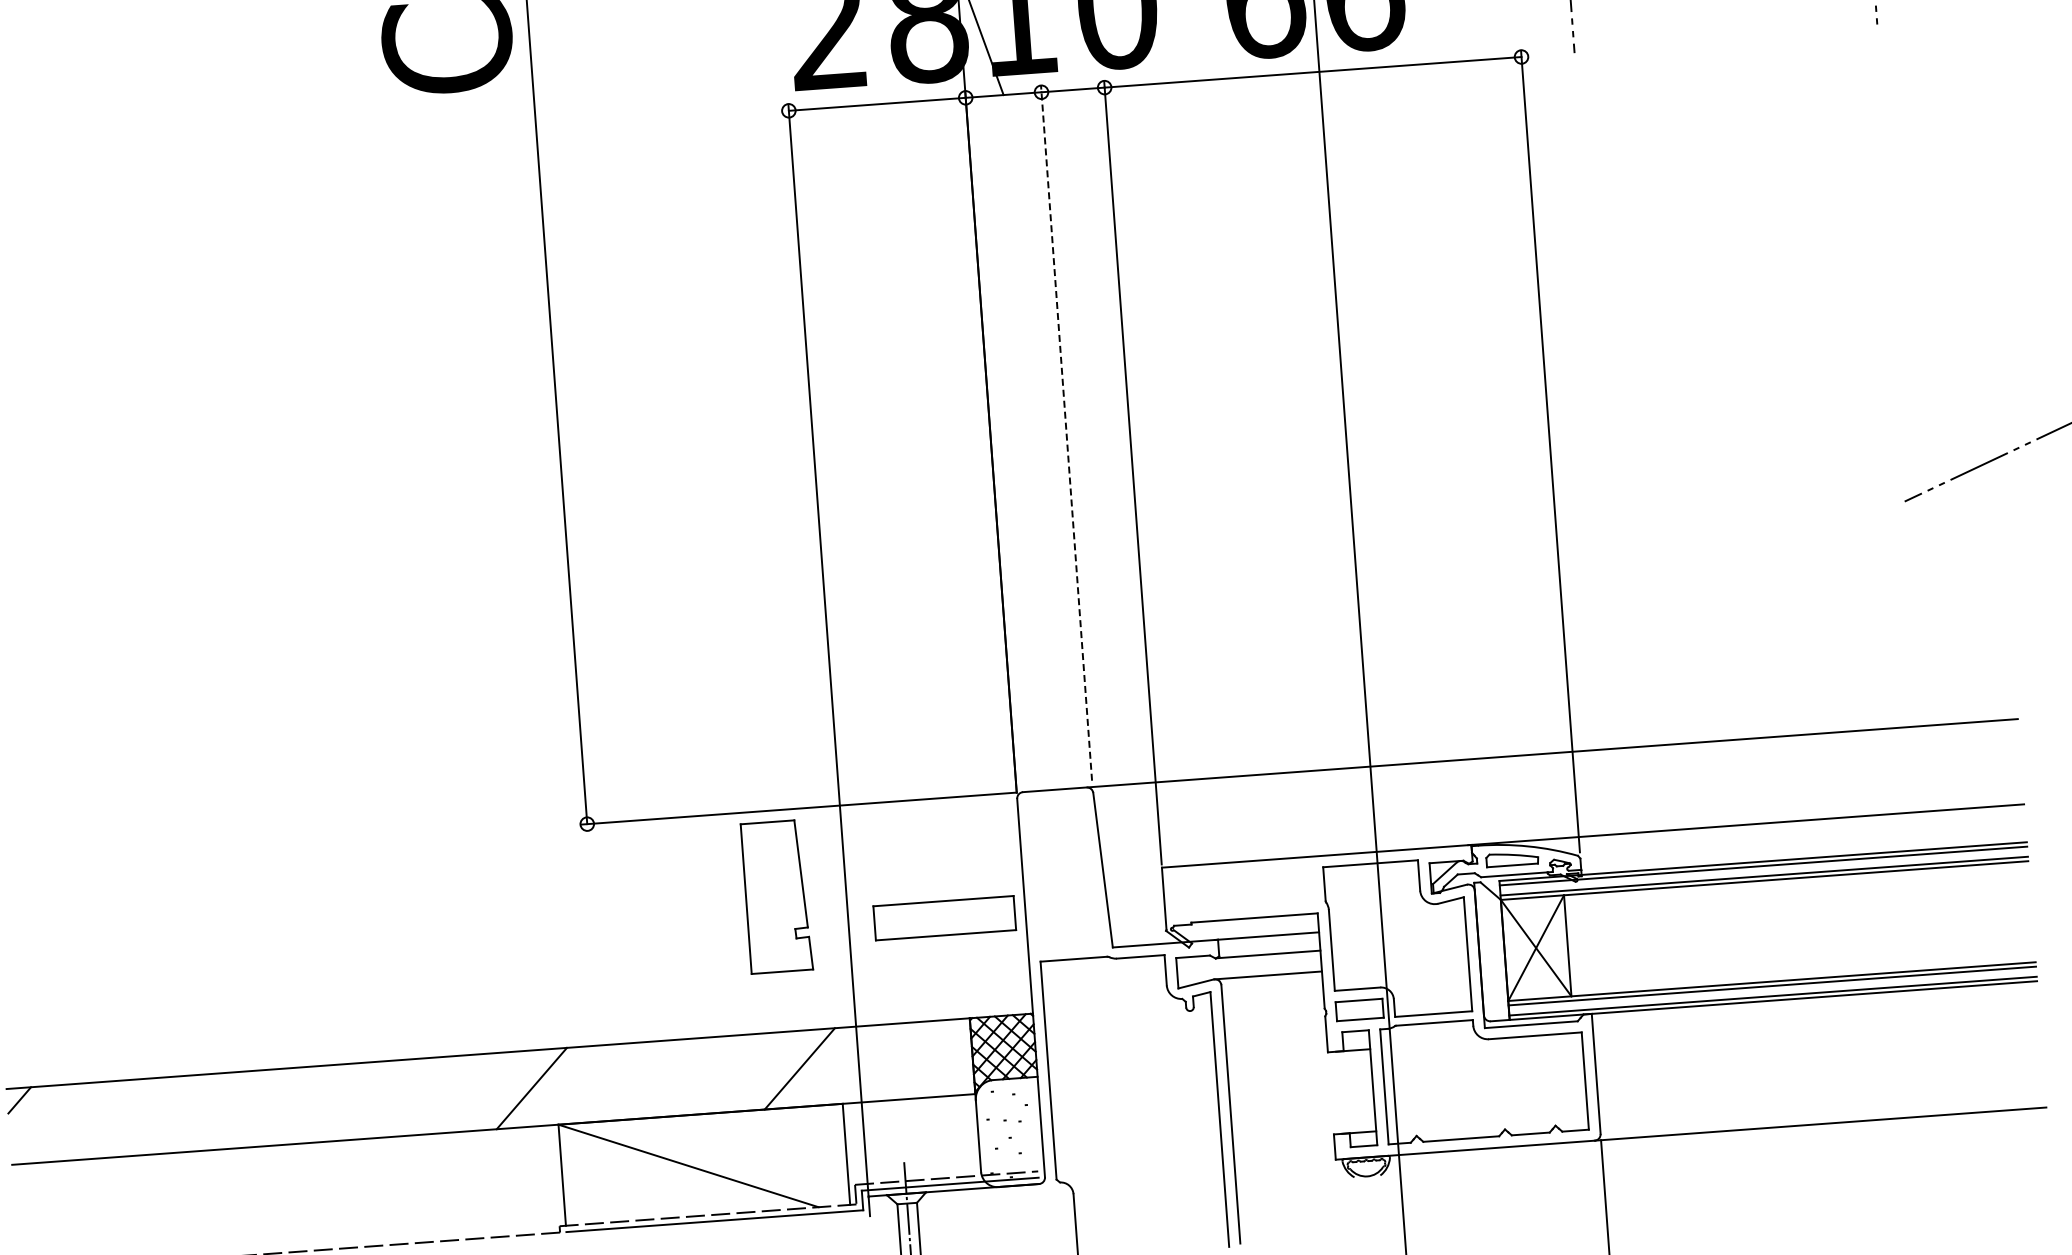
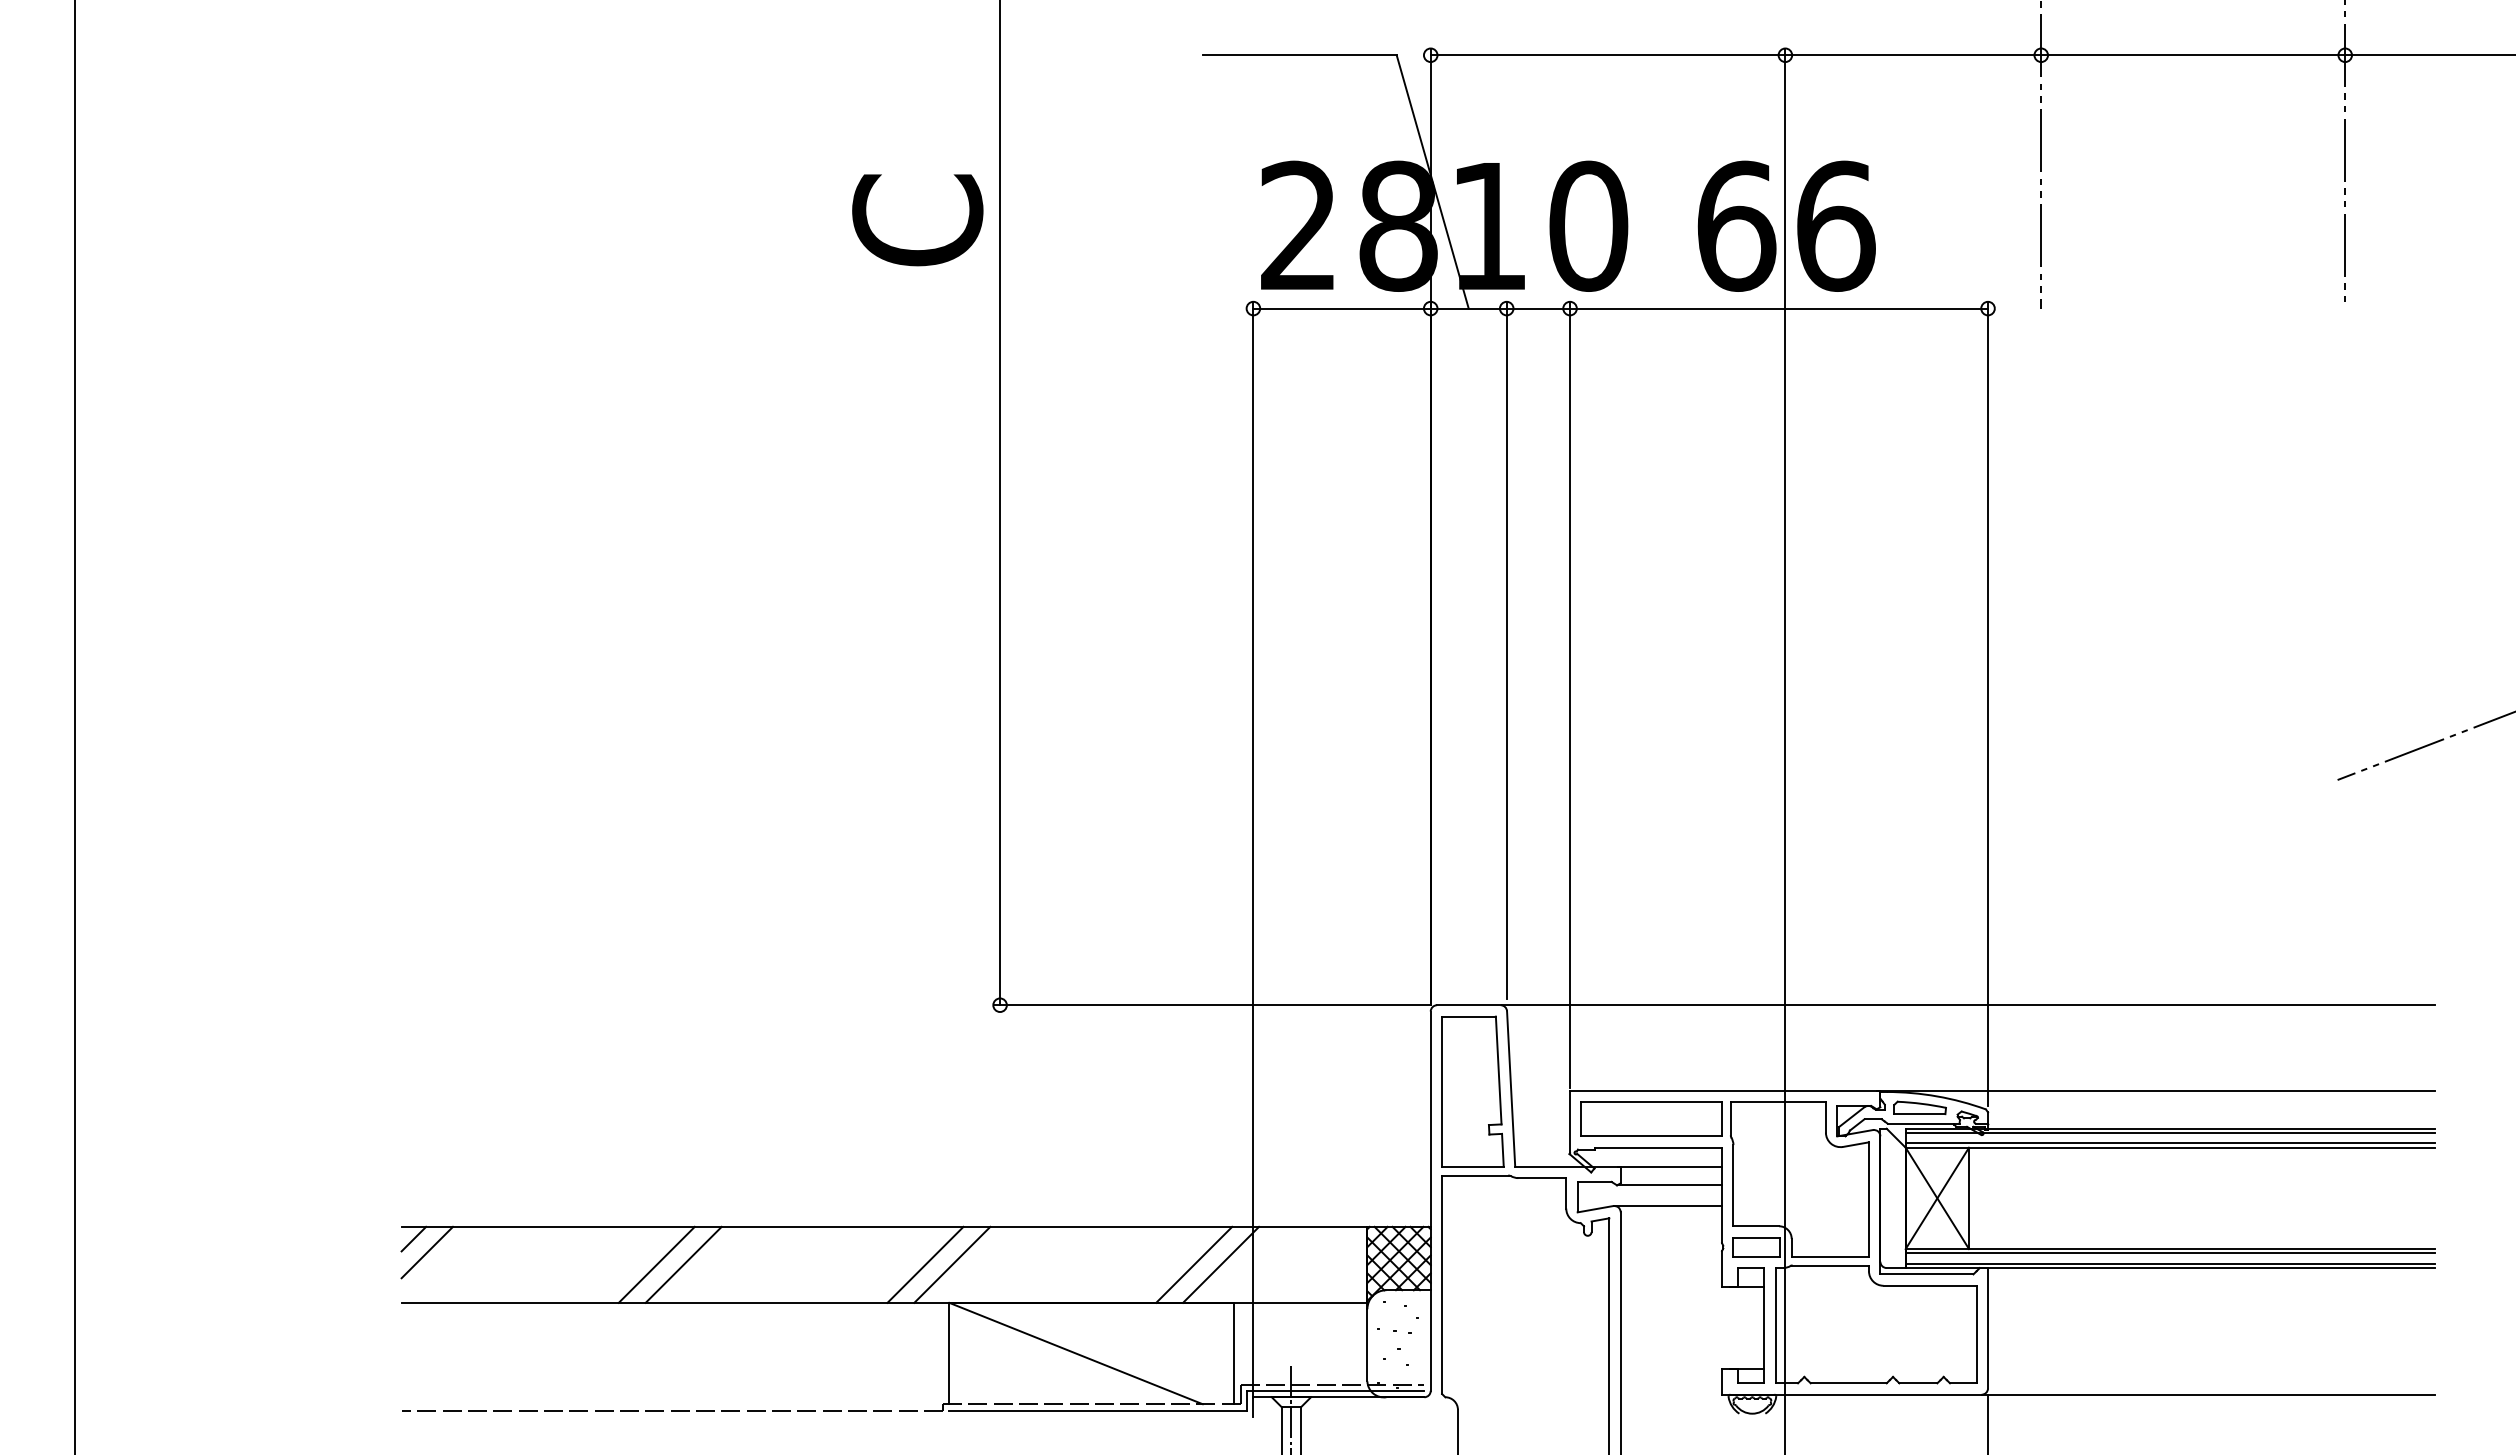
line: (1066, 433) -> (1506, 650), dashed -> solid
part: (776, 896) -> (1472, 1091), moved
part: (944, 917) -> (1651, 1118), moved
line: (827, 1066) -> (1221, 1264), added
line: (558, 1086) -> (952, 1264), added
line: (290, 1105) -> (683, 1264), added
line: (263, 1107) -> (656, 1264), added
line: (33, 1112) -> (426, 1252), added

